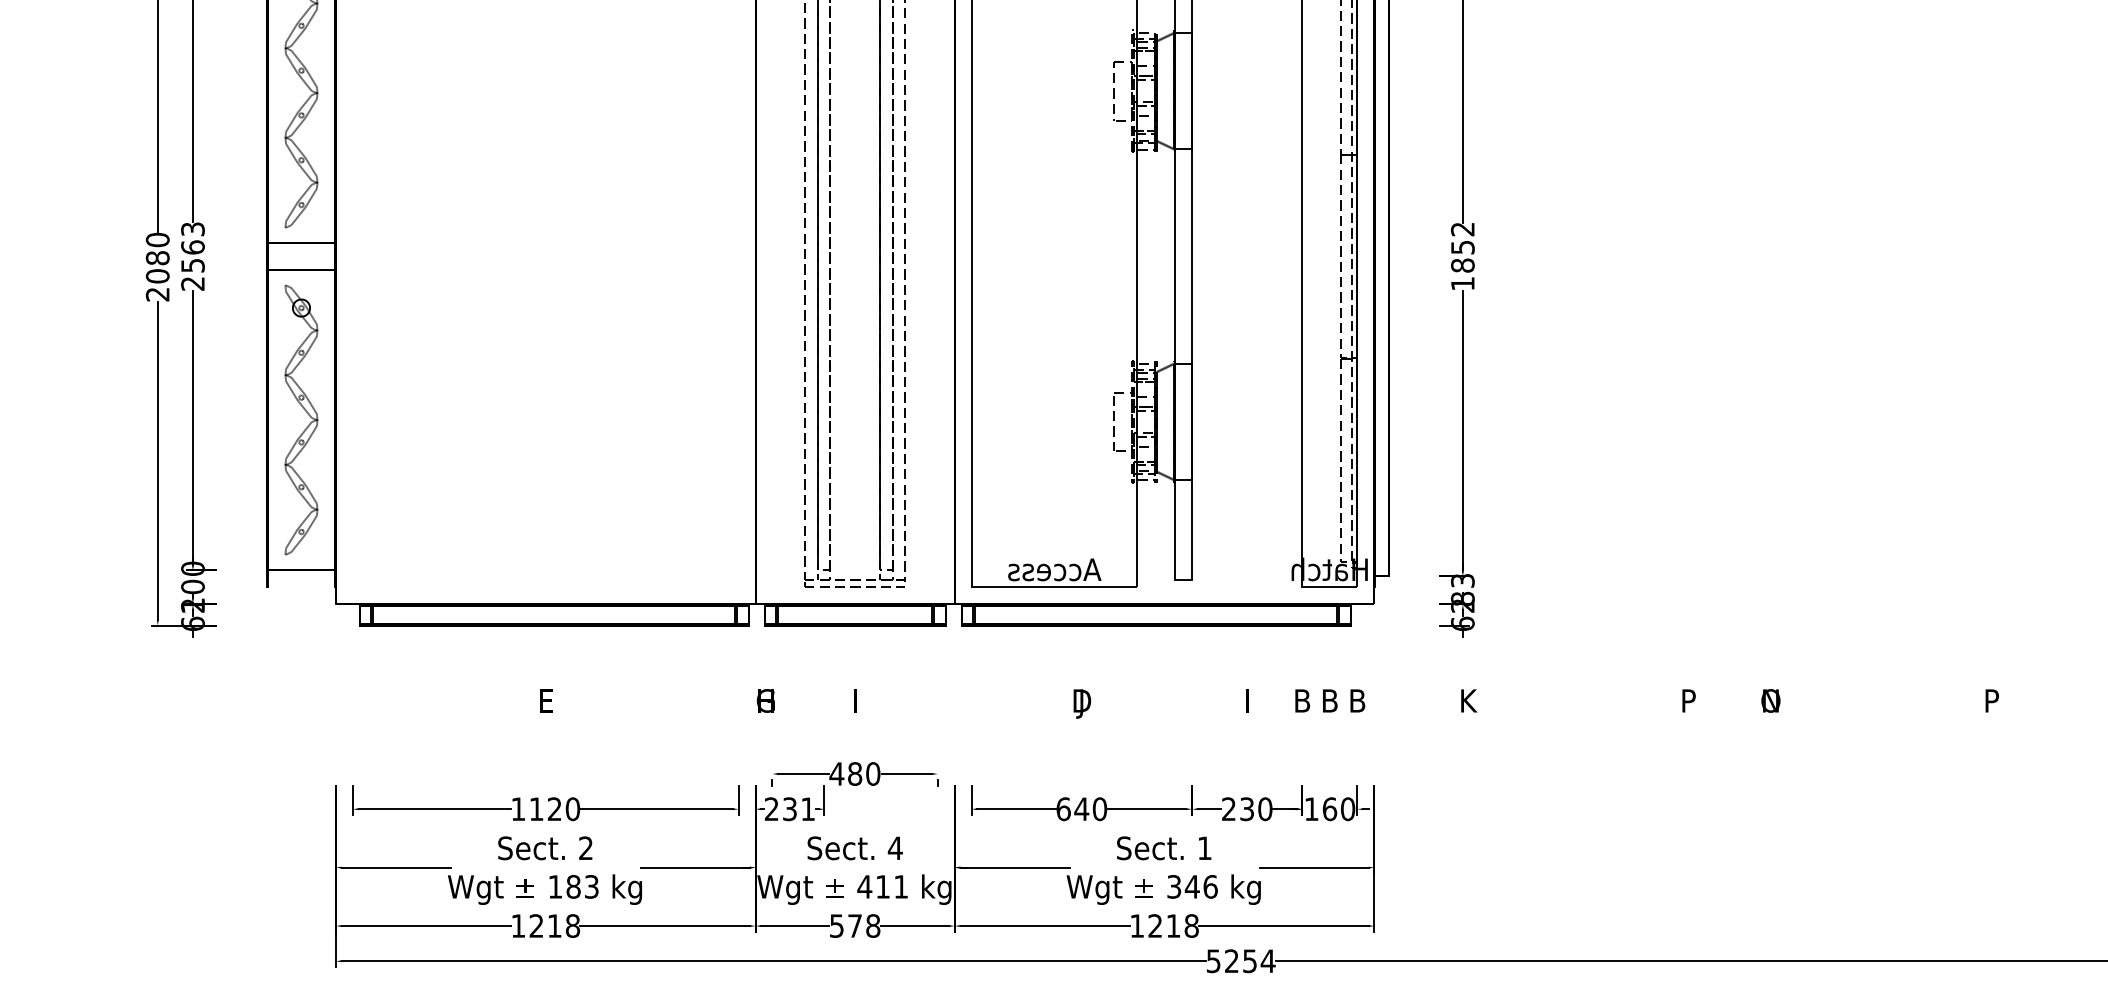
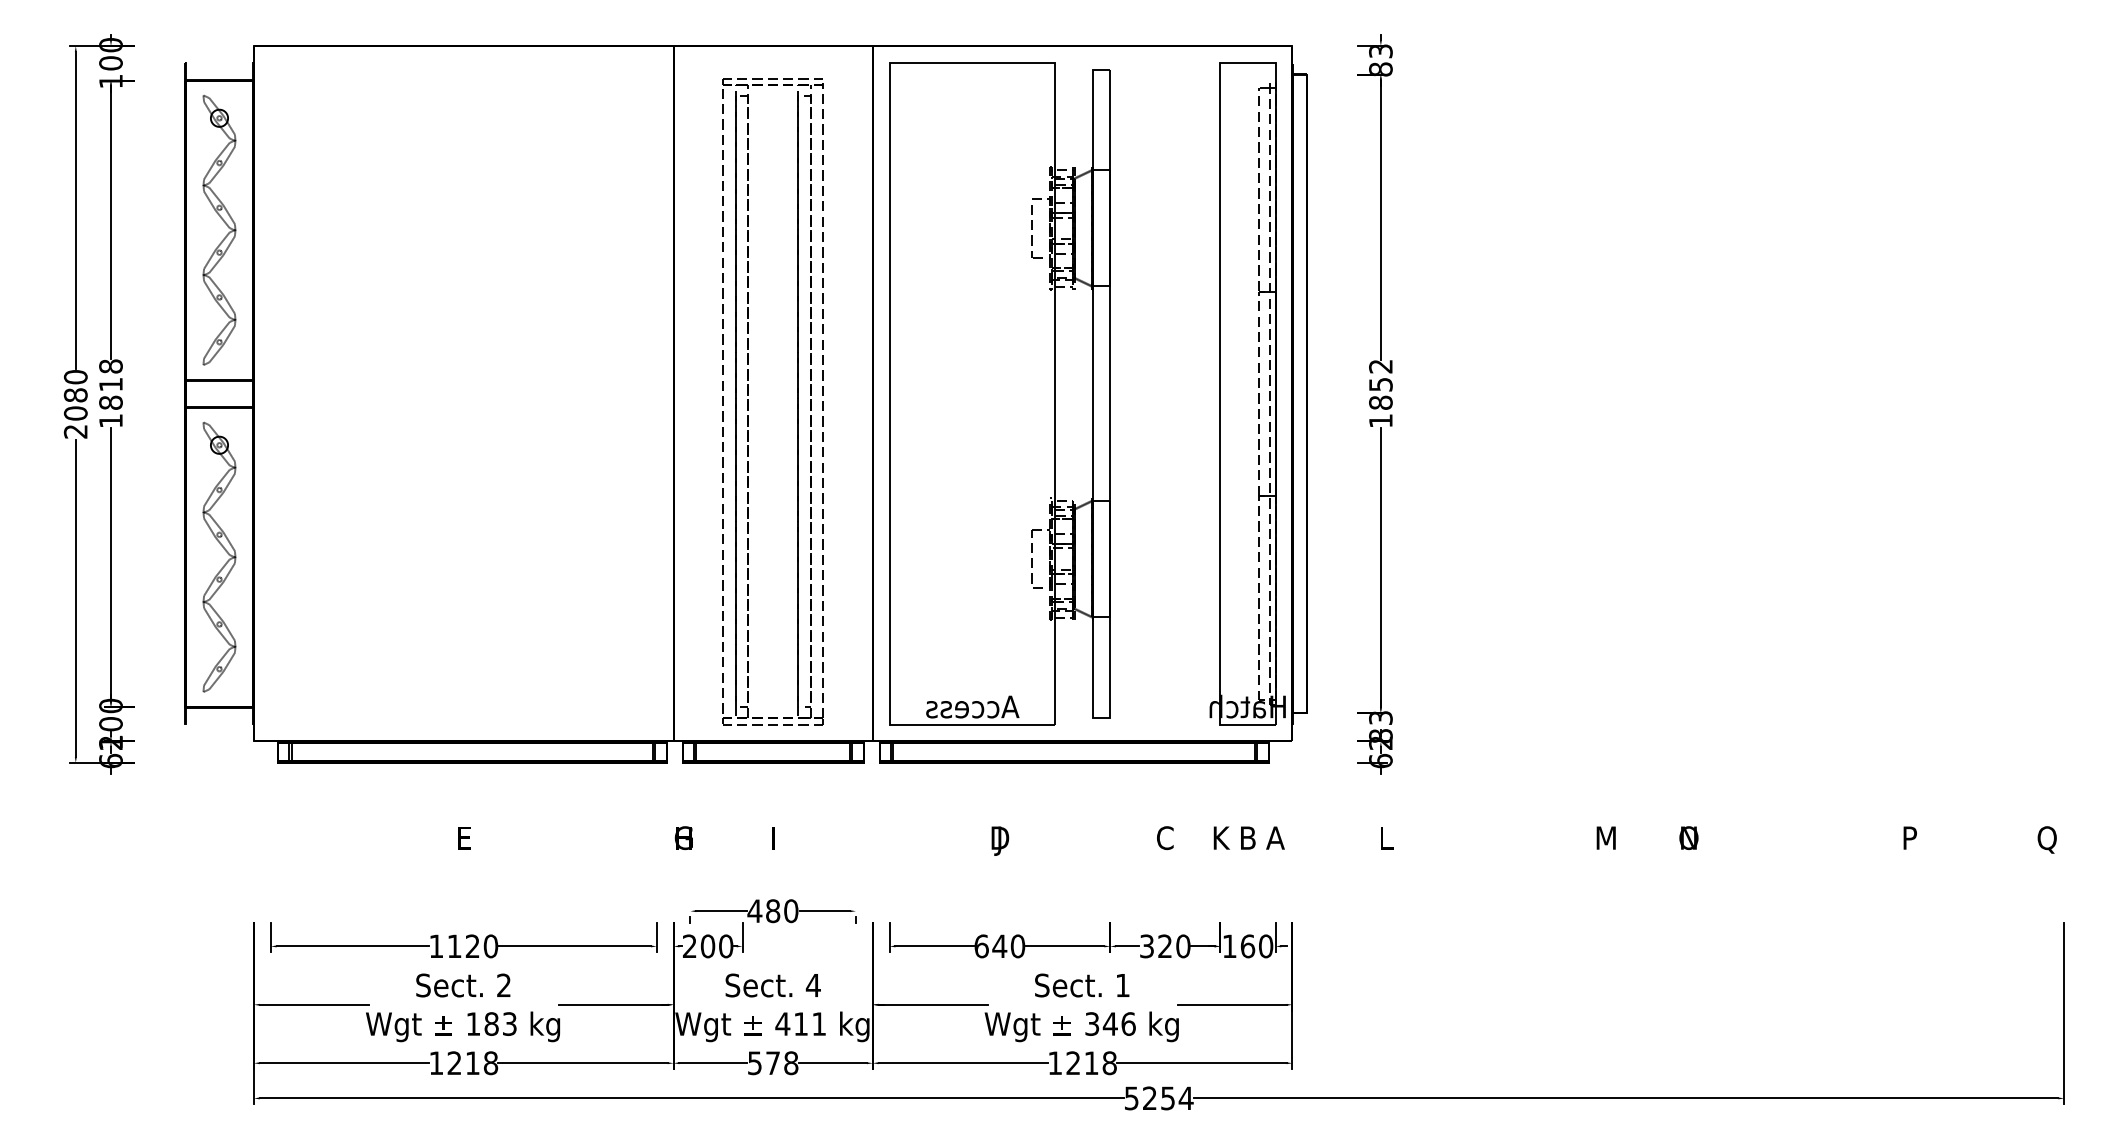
text: (192, 256) -> (110, 393), 2563 -> 1818
text: (1303, 700) -> (1221, 837), B -> K
text: (1357, 700) -> (1275, 837), B -> A
text: (1469, 700) -> (1387, 837), K -> L
text: (1687, 700) -> (1605, 837), P -> M
text: (1247, 701) -> (1165, 838), I -> C
text: (798, 809) -> (716, 946), 231 -> 200
text: (1237, 809) -> (1155, 946), 230 -> 320

